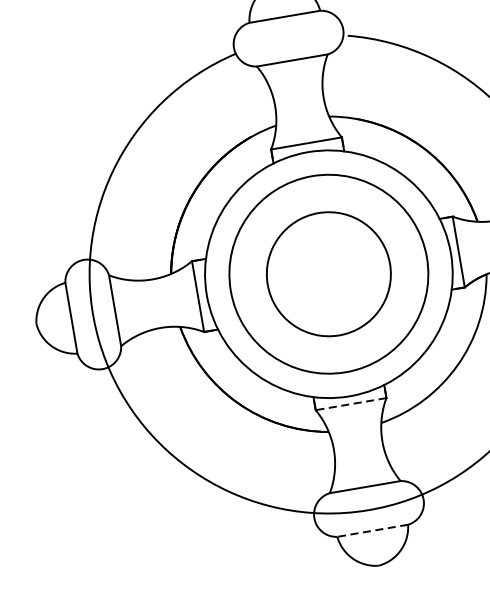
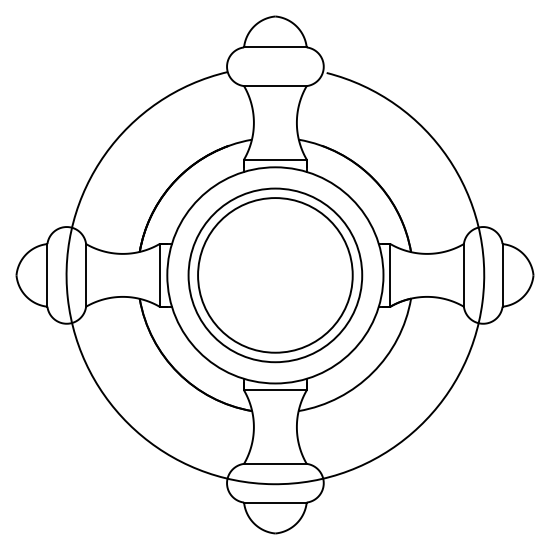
circle: (329, 274) -> (275, 275), size x1.43
line: (350, 404) -> (274, 390), dashed -> solid
line: (371, 530) -> (274, 502), dashed -> solid

